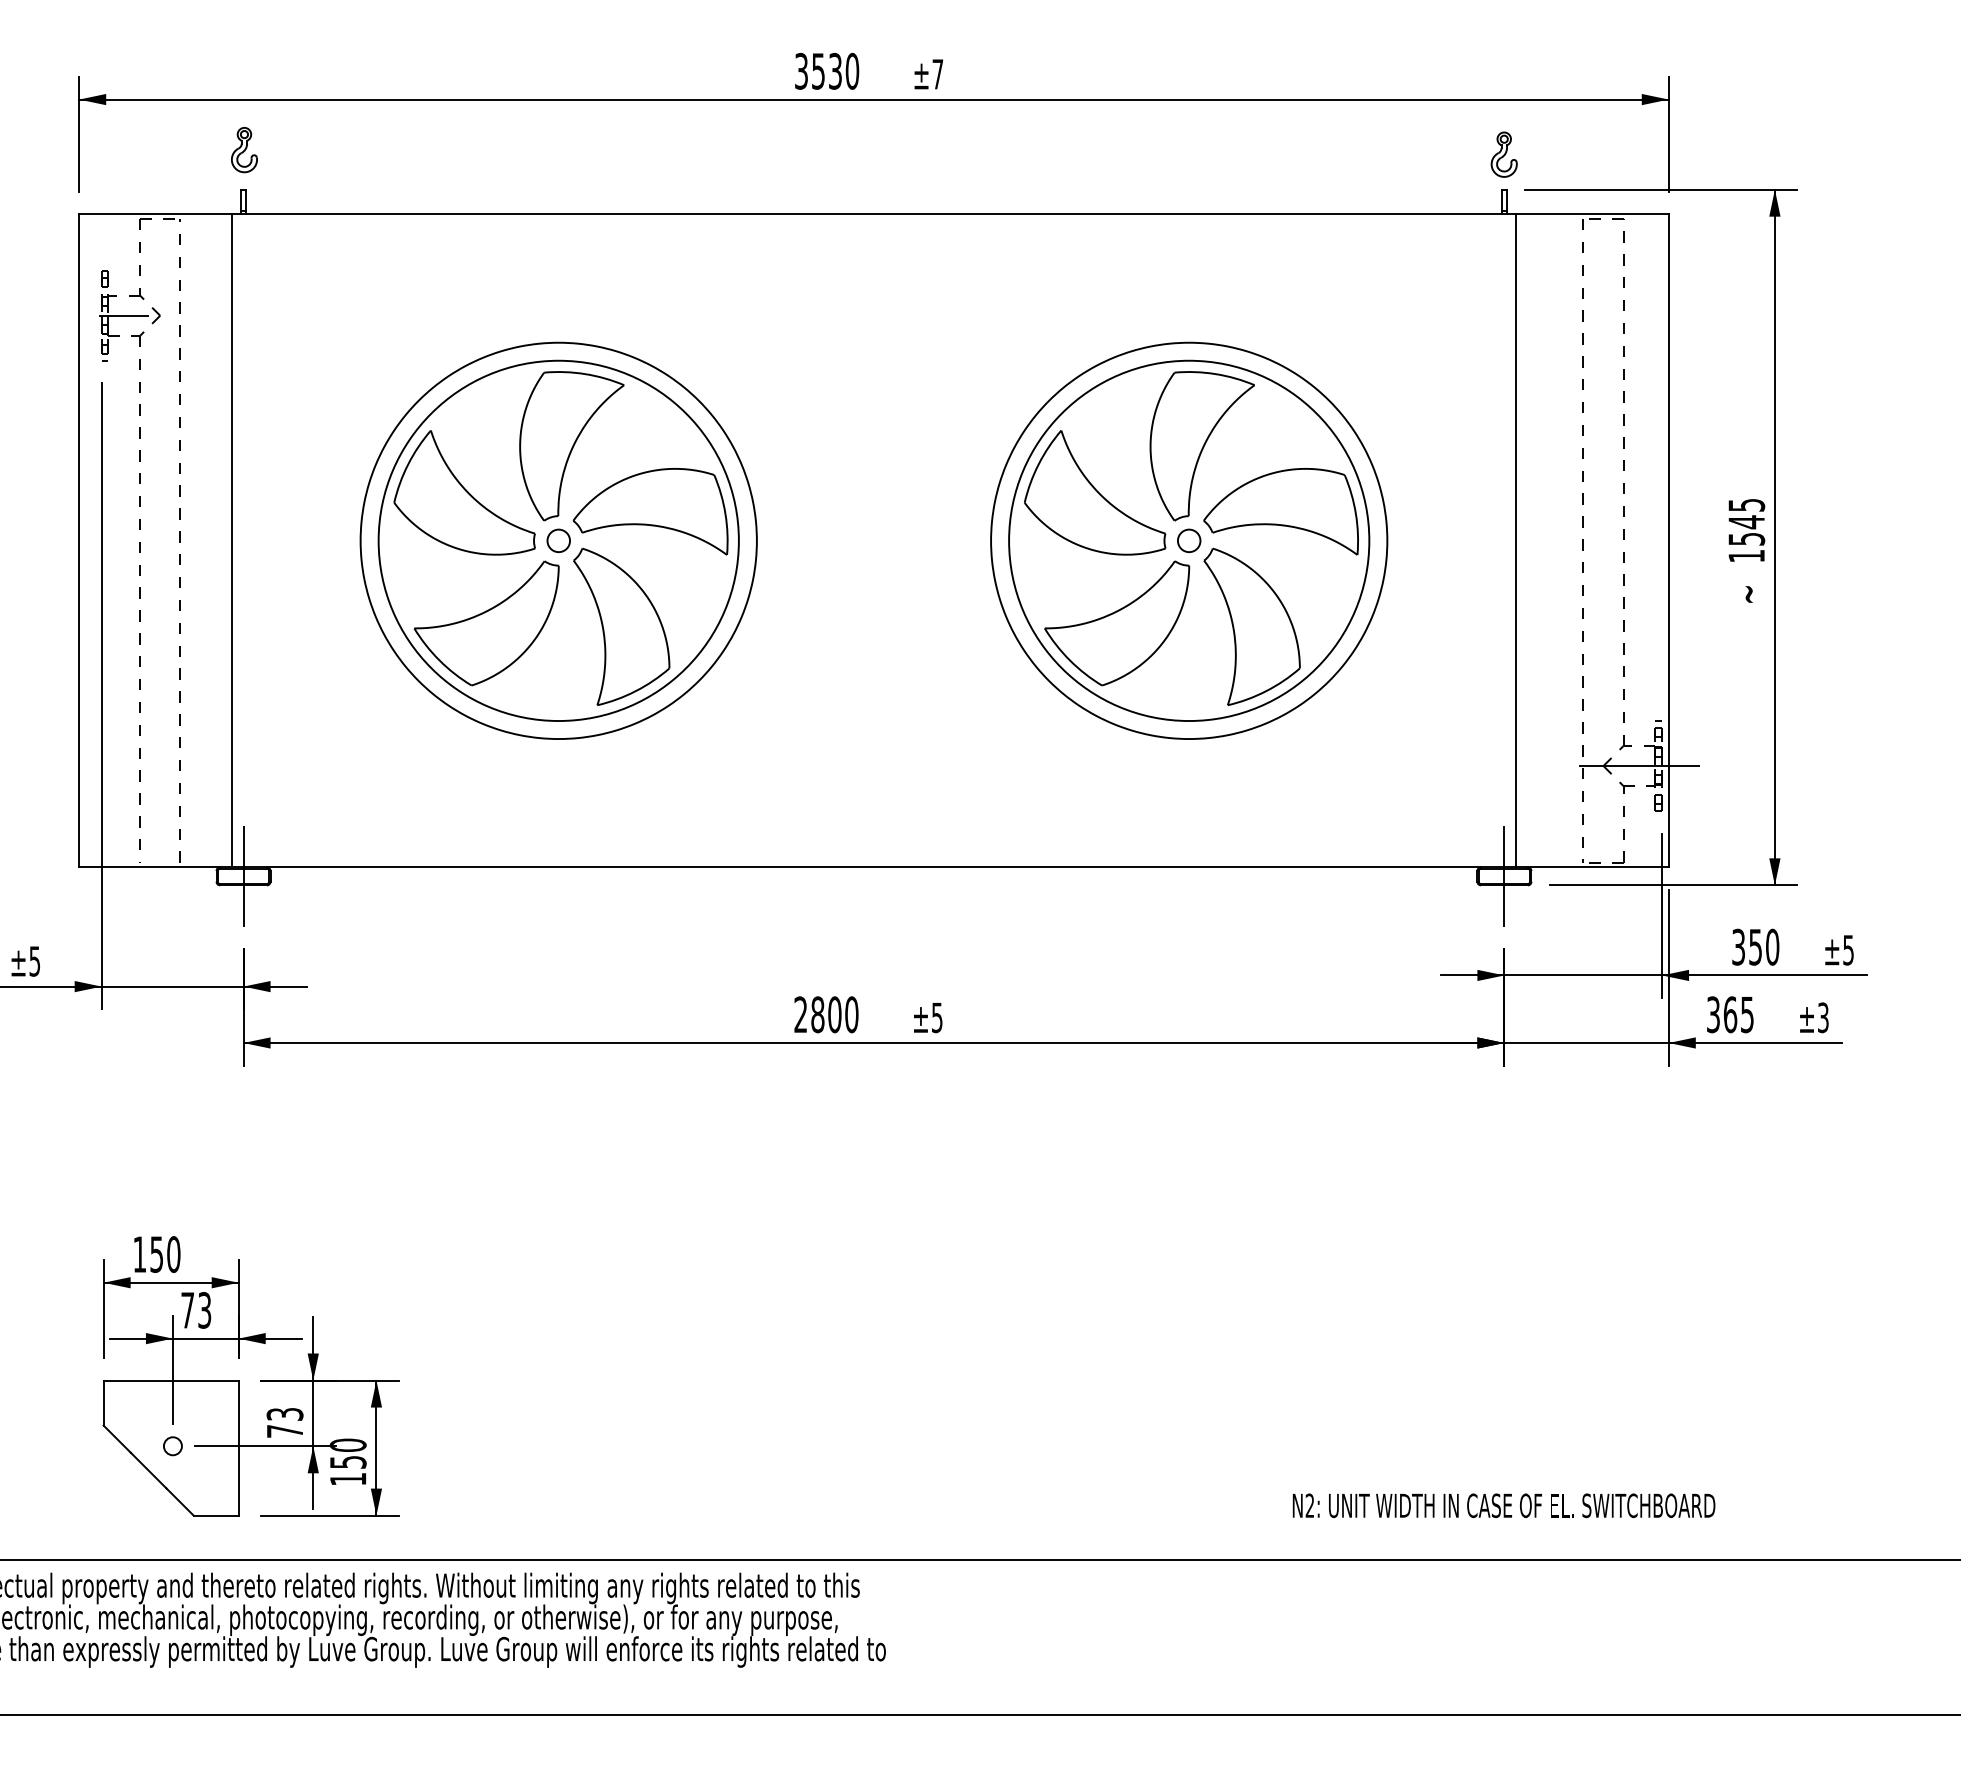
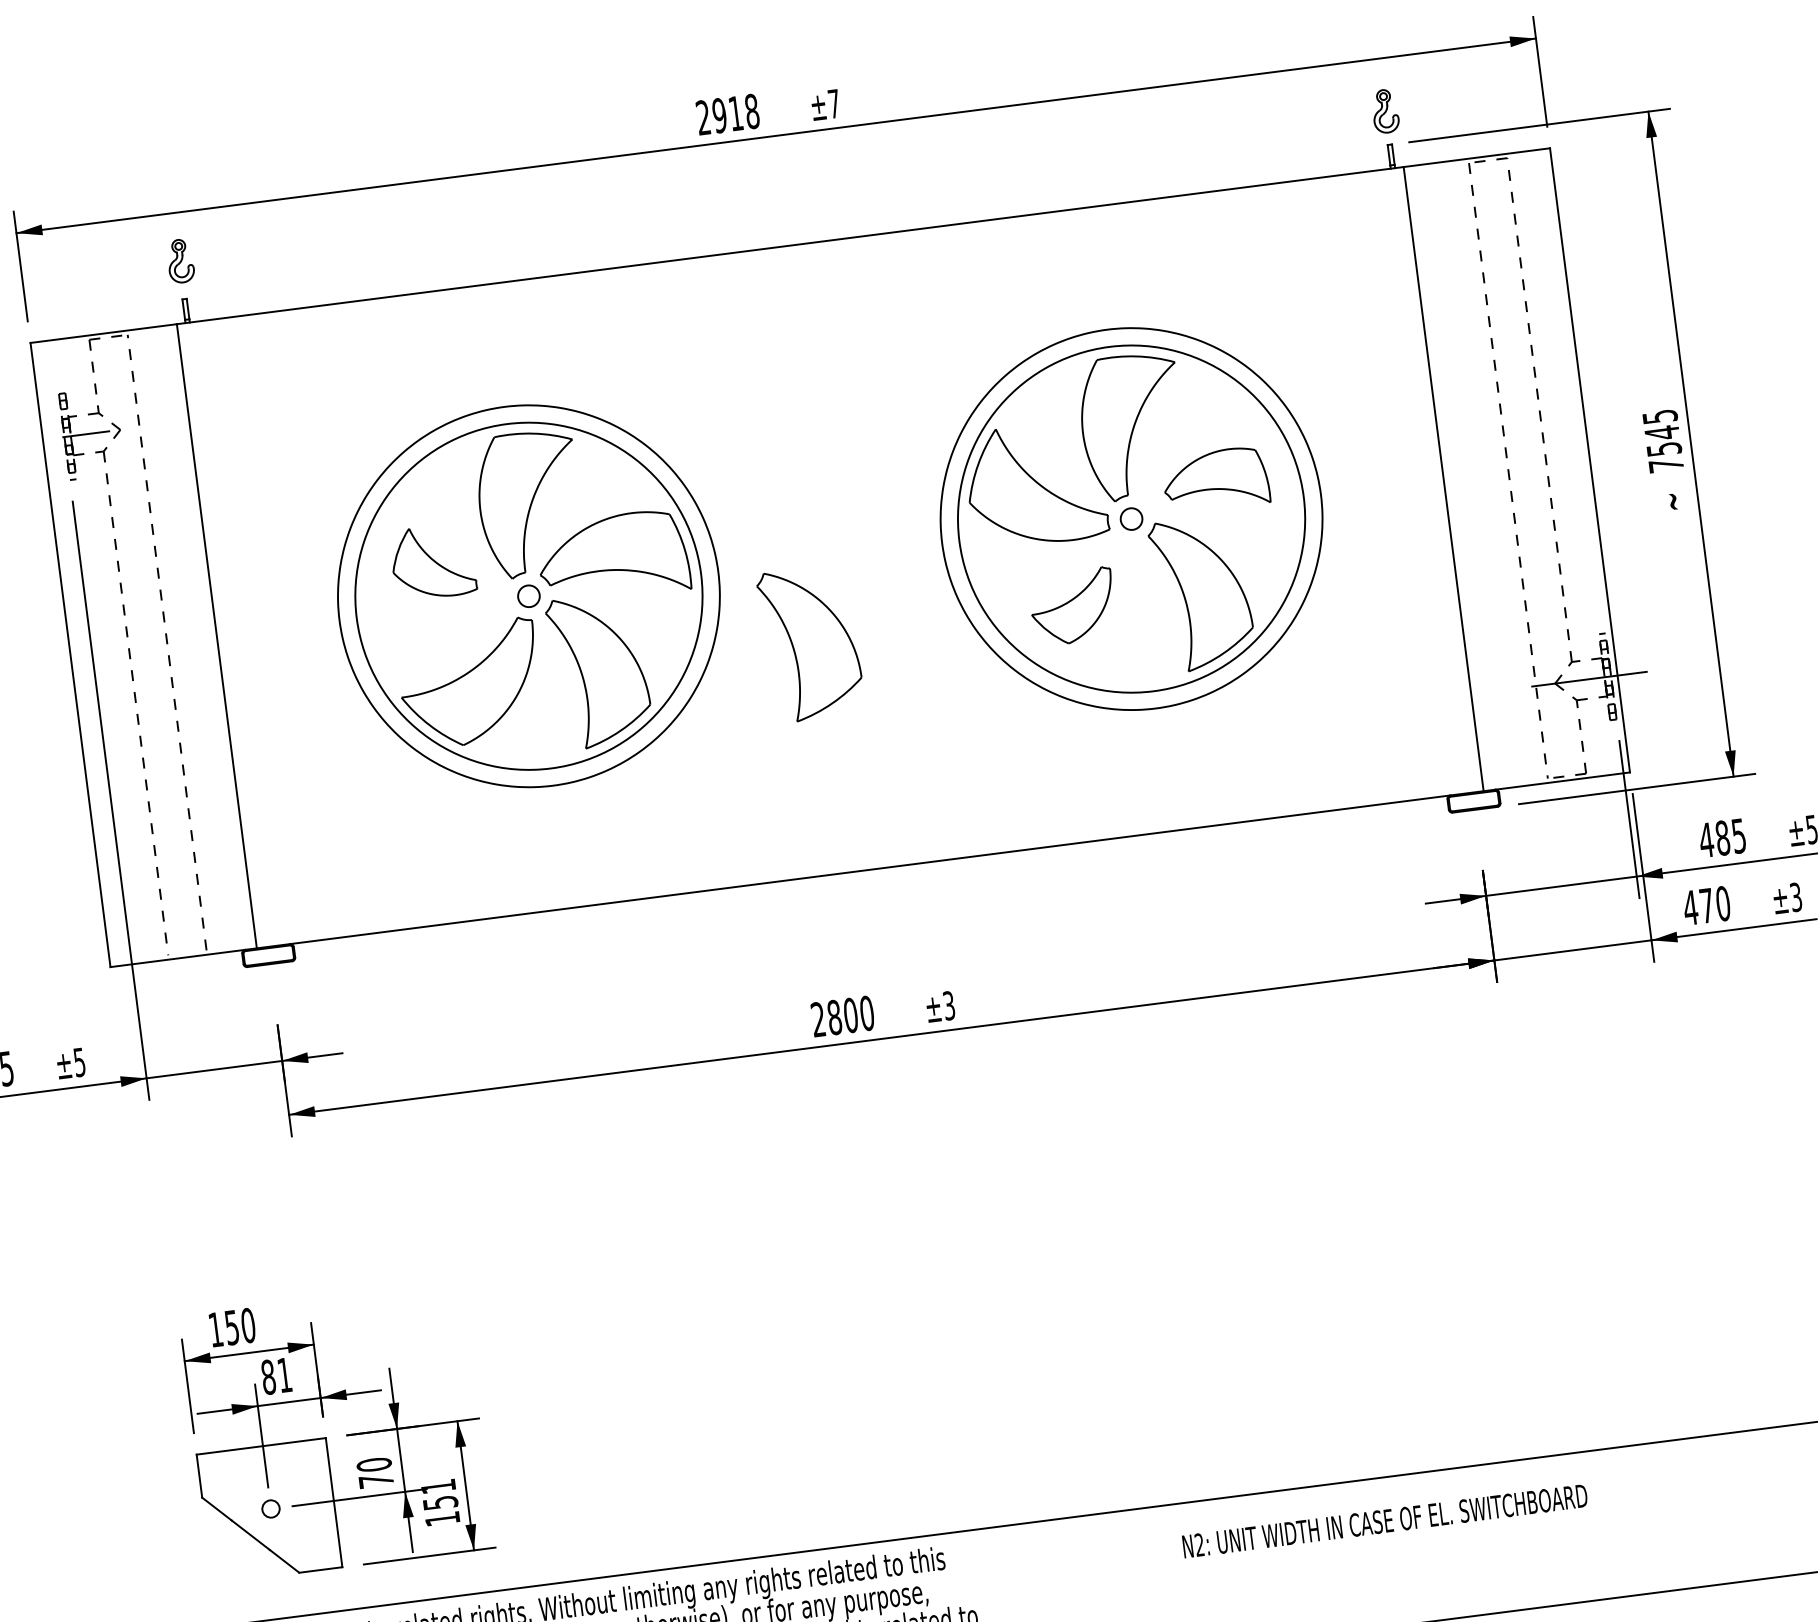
text: (827, 70) -> (728, 113), 3530 -> 2918
part: (464, 492) -> (432, 561), size x0.6
part: (1280, 511) -> (1215, 479), size x0.7
text: (1746, 556) -> (1666, 465), 1545 -> 7545
part: (1117, 623) -> (1073, 606), size x0.6
part: (842, 626) -> (810, 643), added
line: (243, 875) -> (268, 954), removed
line: (1504, 875) -> (1473, 800), removed
text: (1755, 946) -> (1722, 837), 350 -> 485
text: (1730, 1014) -> (1706, 905), 365 -> 470
text: (937, 1017) -> (949, 1005), ±5 -> ±3
text: (196, 1310) -> (276, 1376), 73 -> 81
text: (284, 1414) -> (373, 1464), 73 -> 70
text: (347, 1444) -> (437, 1485), 150 -> 151
text: (1503, 1505) -> (1384, 1521), moved

